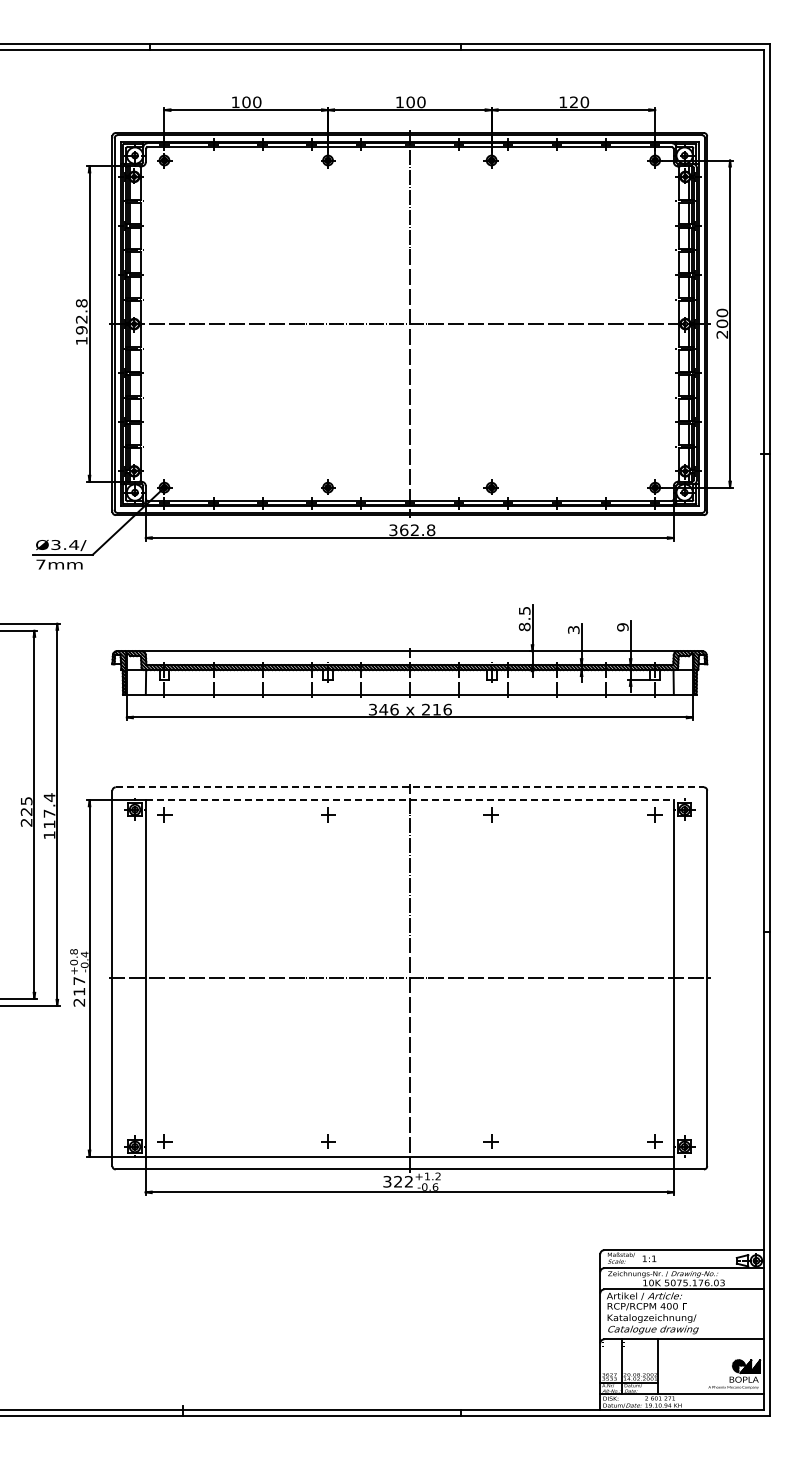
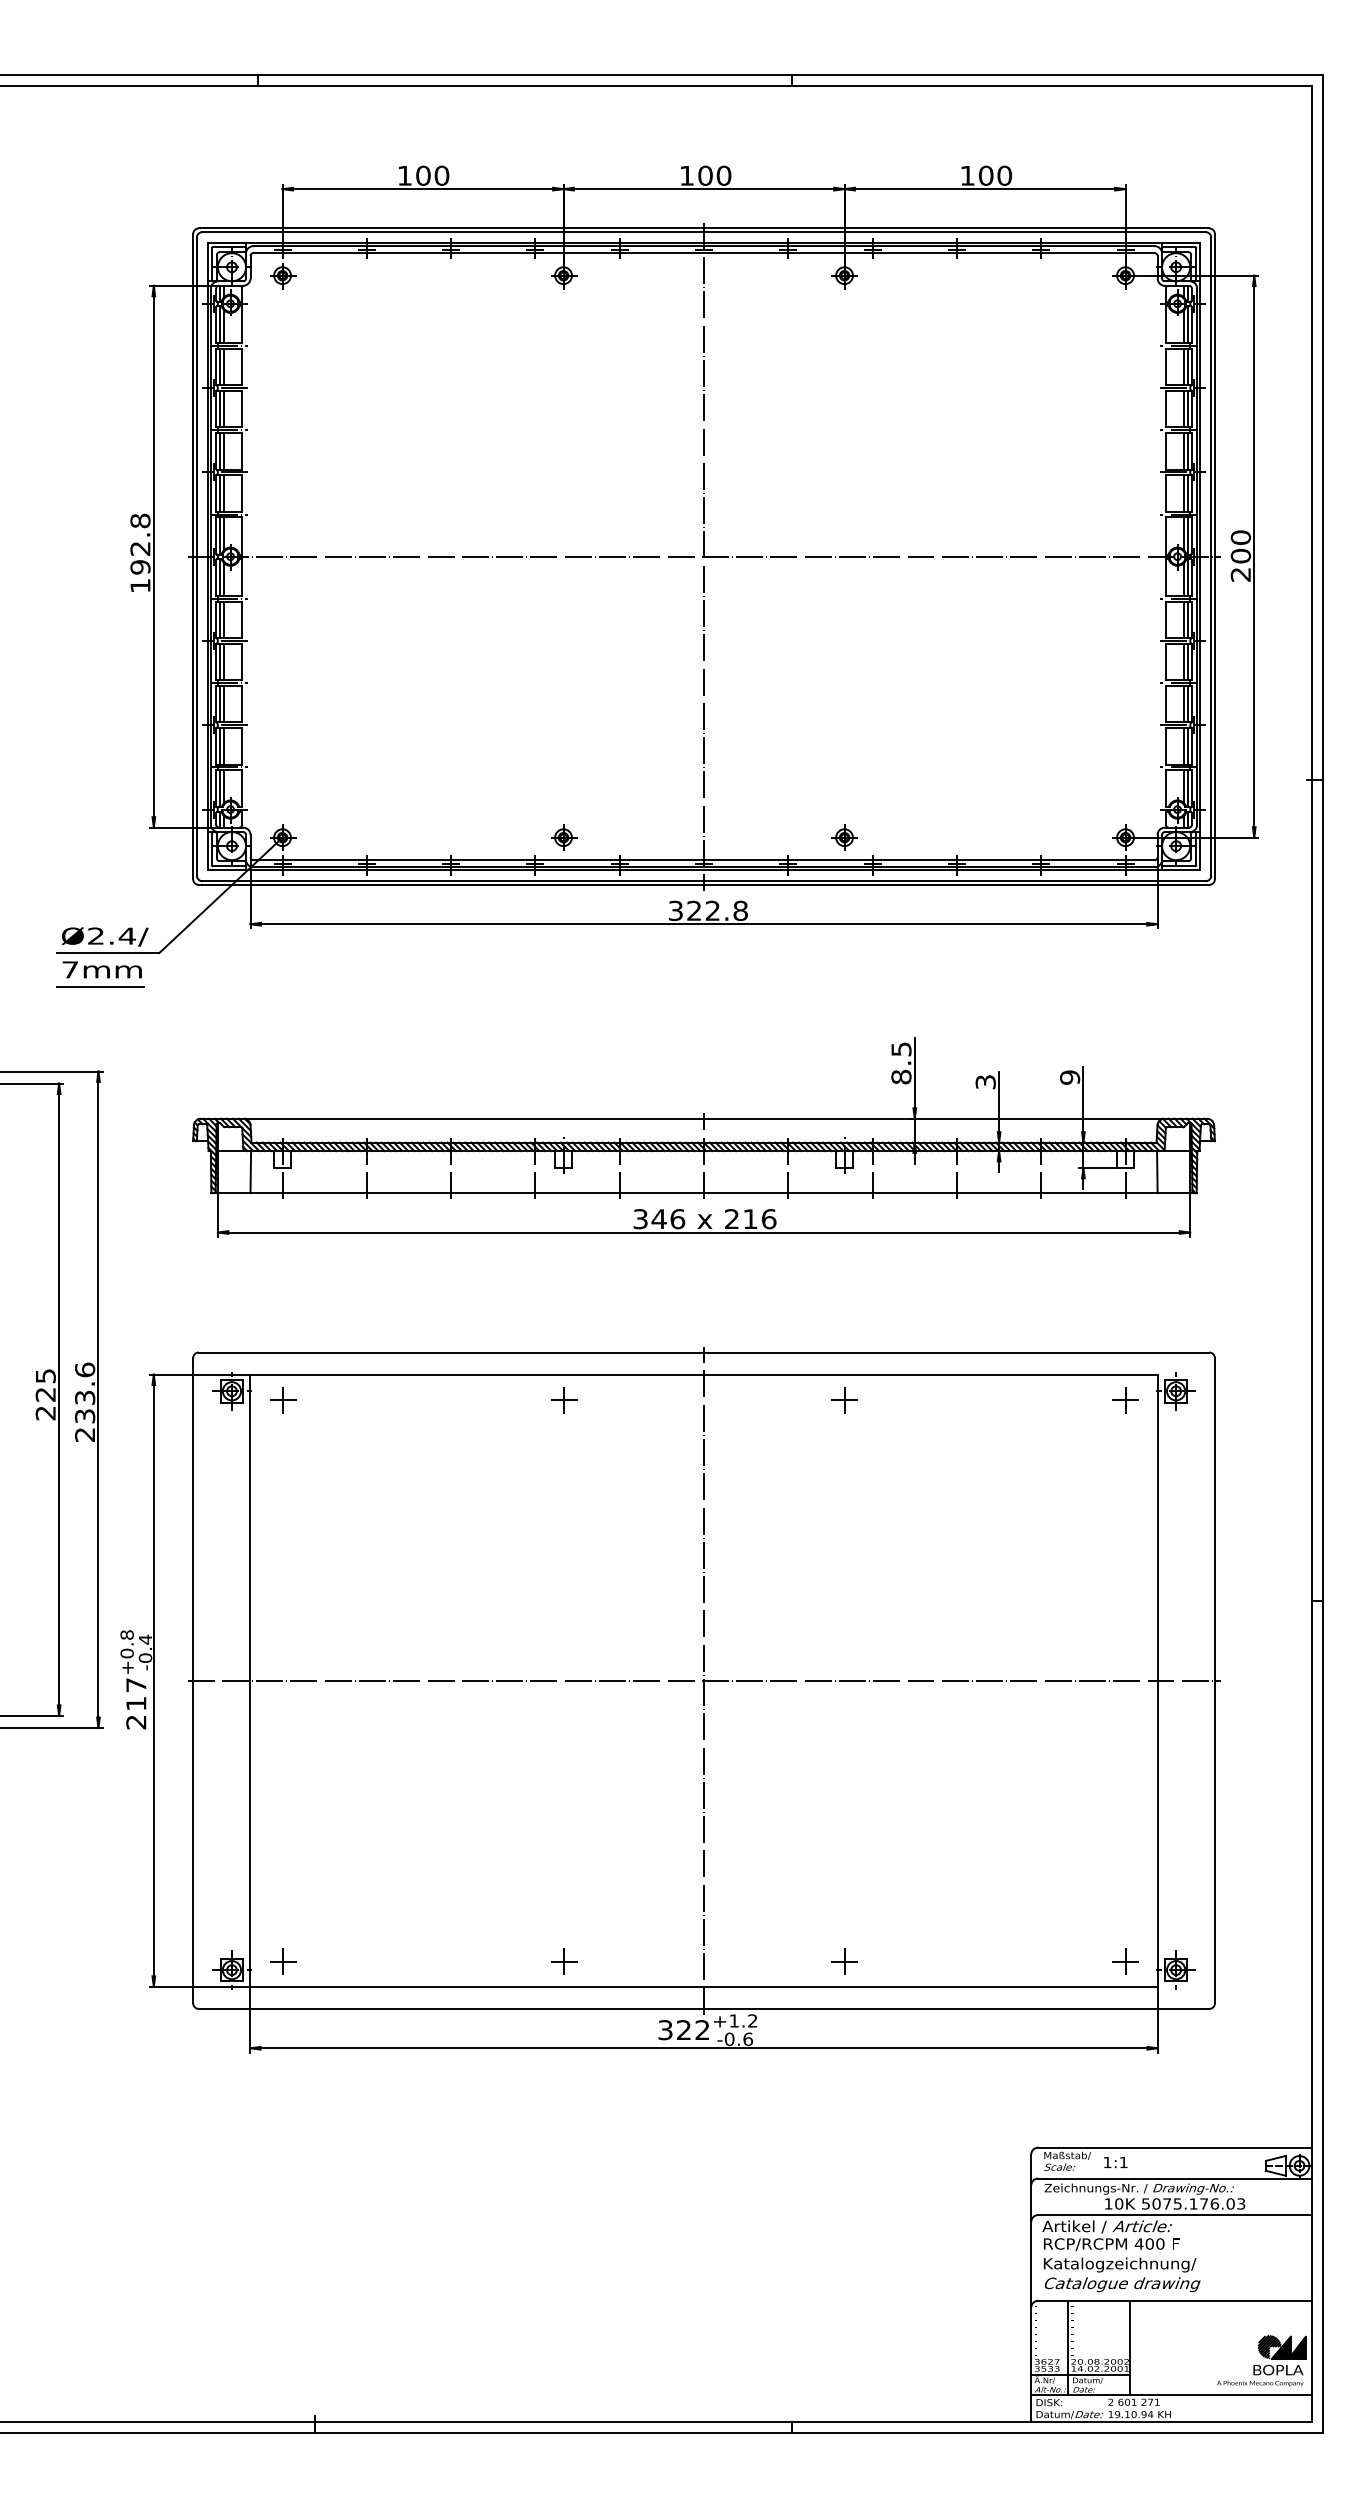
text: (573, 102) -> (985, 176), 120 -> 100
text: (404, 530) -> (694, 911), 362.8 -> 322.8
text: (55, 544) -> (95, 935), Ø3.4/ -> Ø2.4/
line: (58, 574) -> (100, 986), added
line: (410, 787) -> (705, 1352), dashed -> solid
line: (410, 800) -> (705, 1375), dashed -> solid
text: (49, 816) -> (85, 1402), 117.4 -> 233.6

